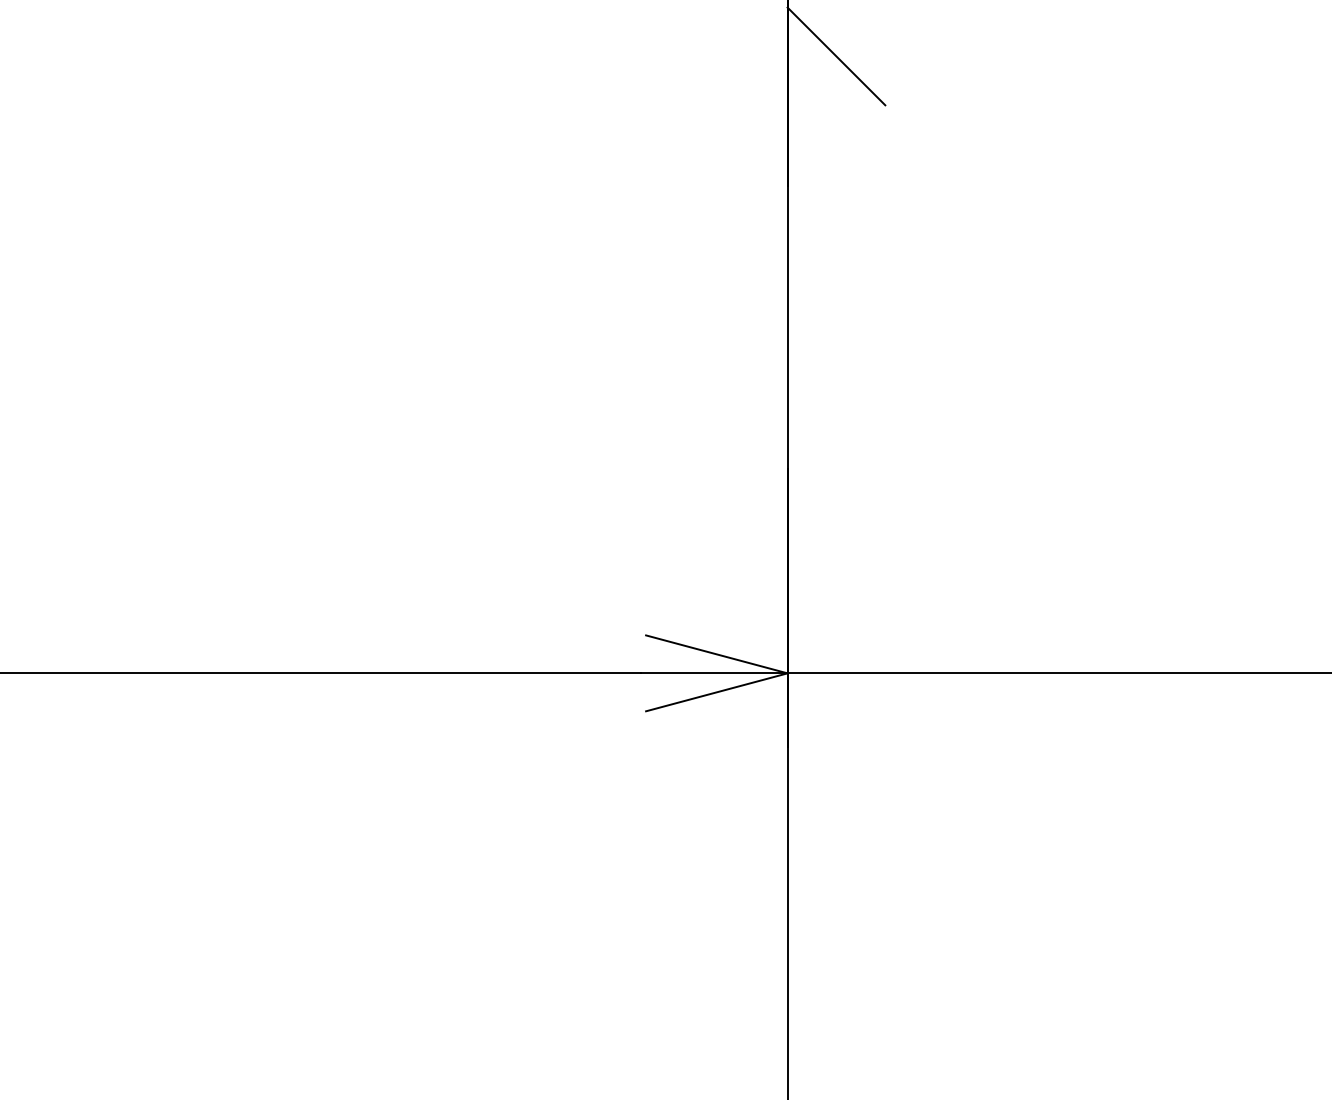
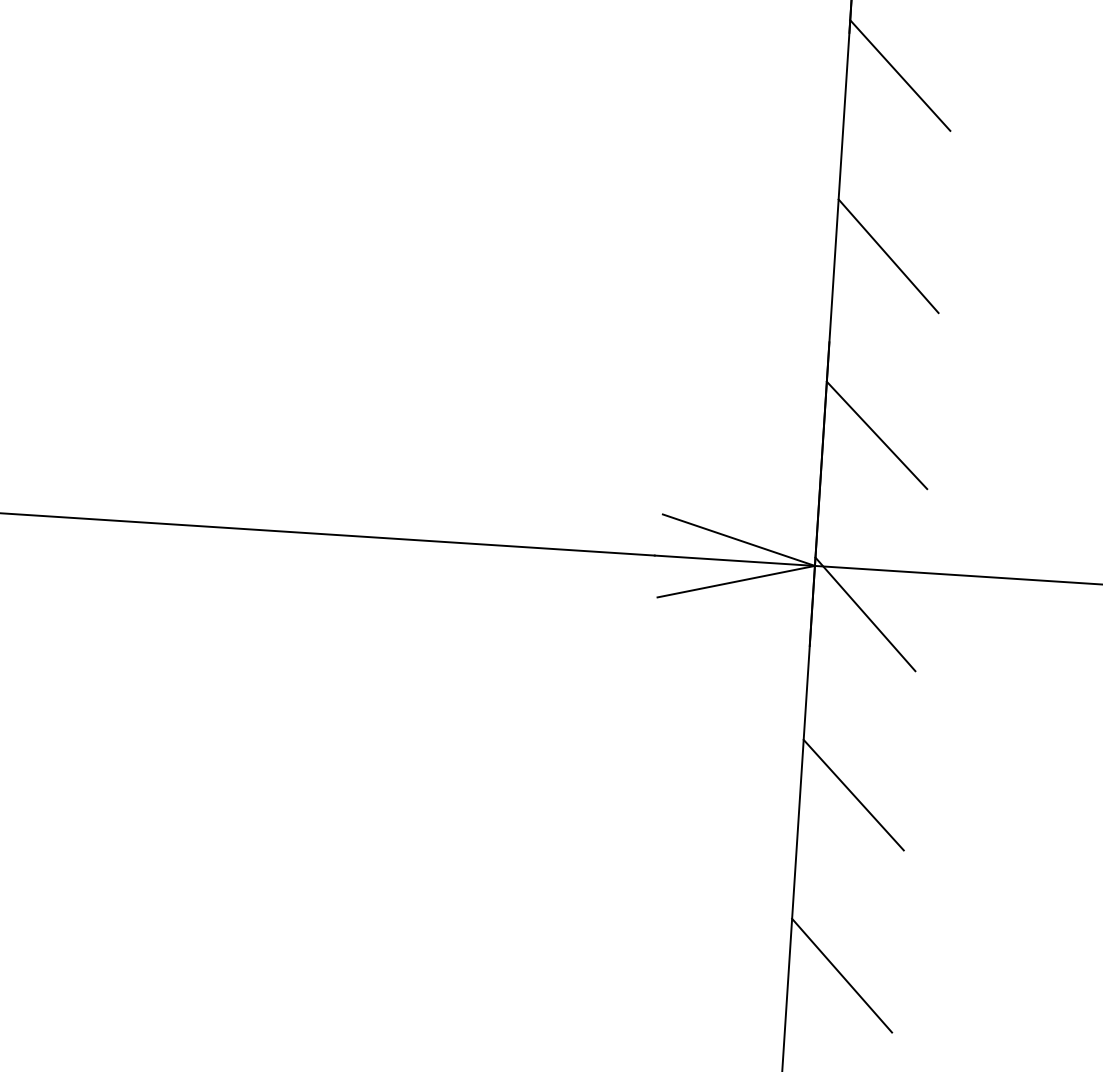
line: (836, 221) -> (900, 75), added
line: (836, 386) -> (888, 255), added
line: (836, 550) -> (877, 435), added
line: (836, 714) -> (865, 614), added
line: (836, 879) -> (853, 794), added
line: (836, 1044) -> (842, 975), added

